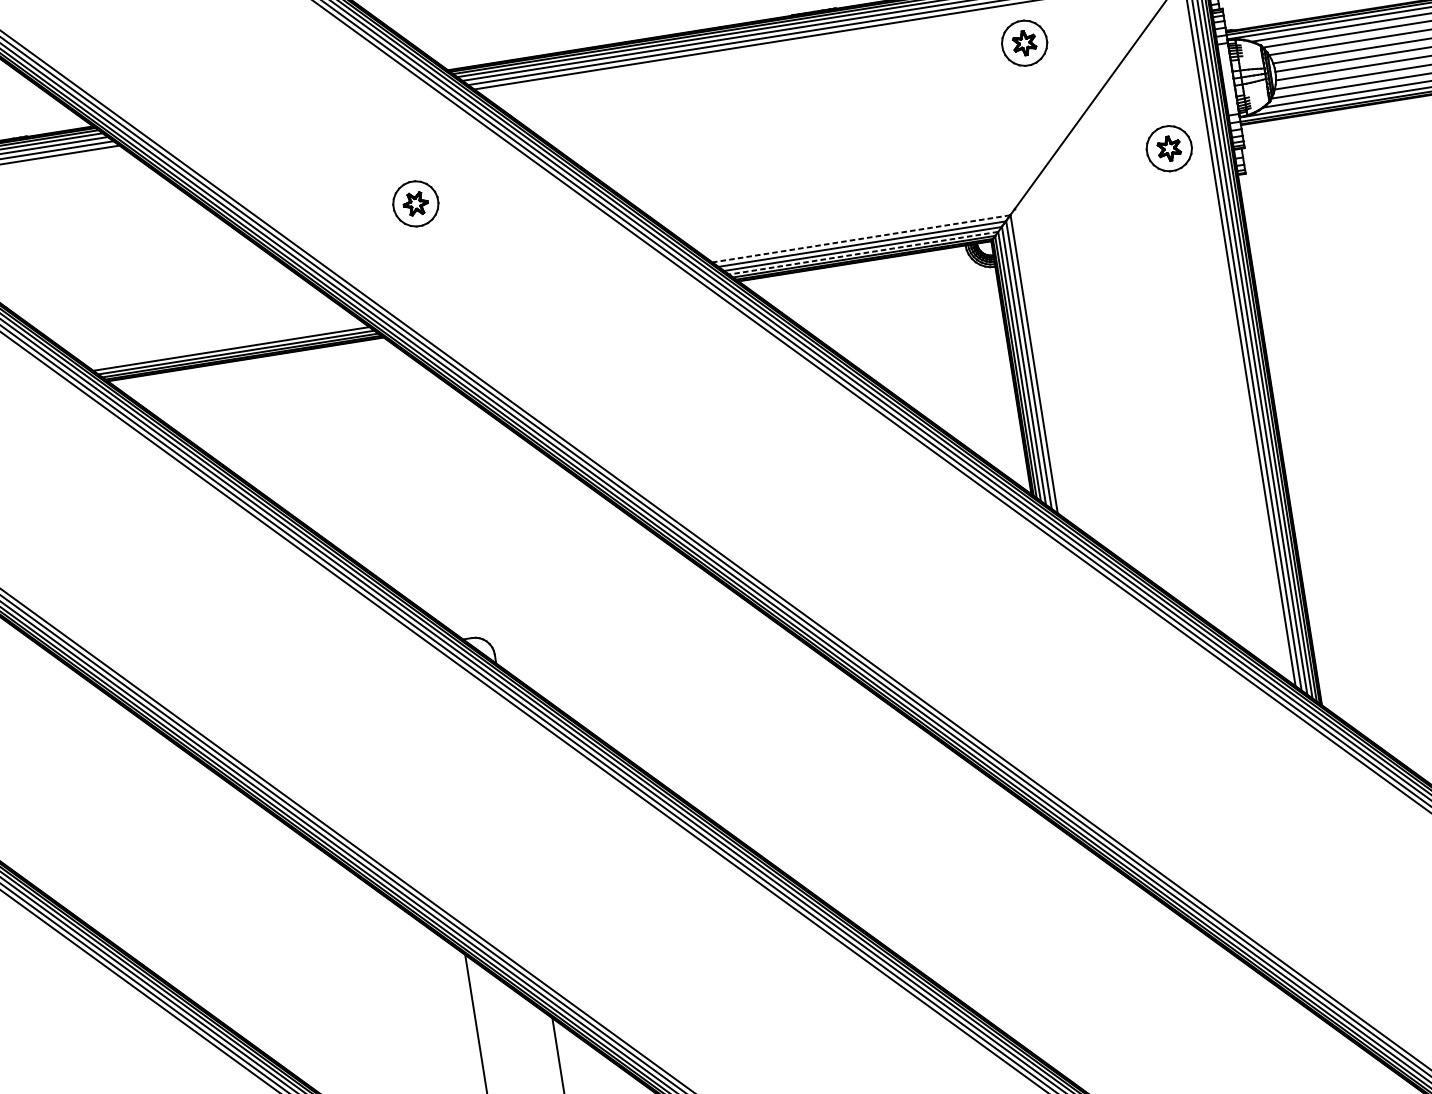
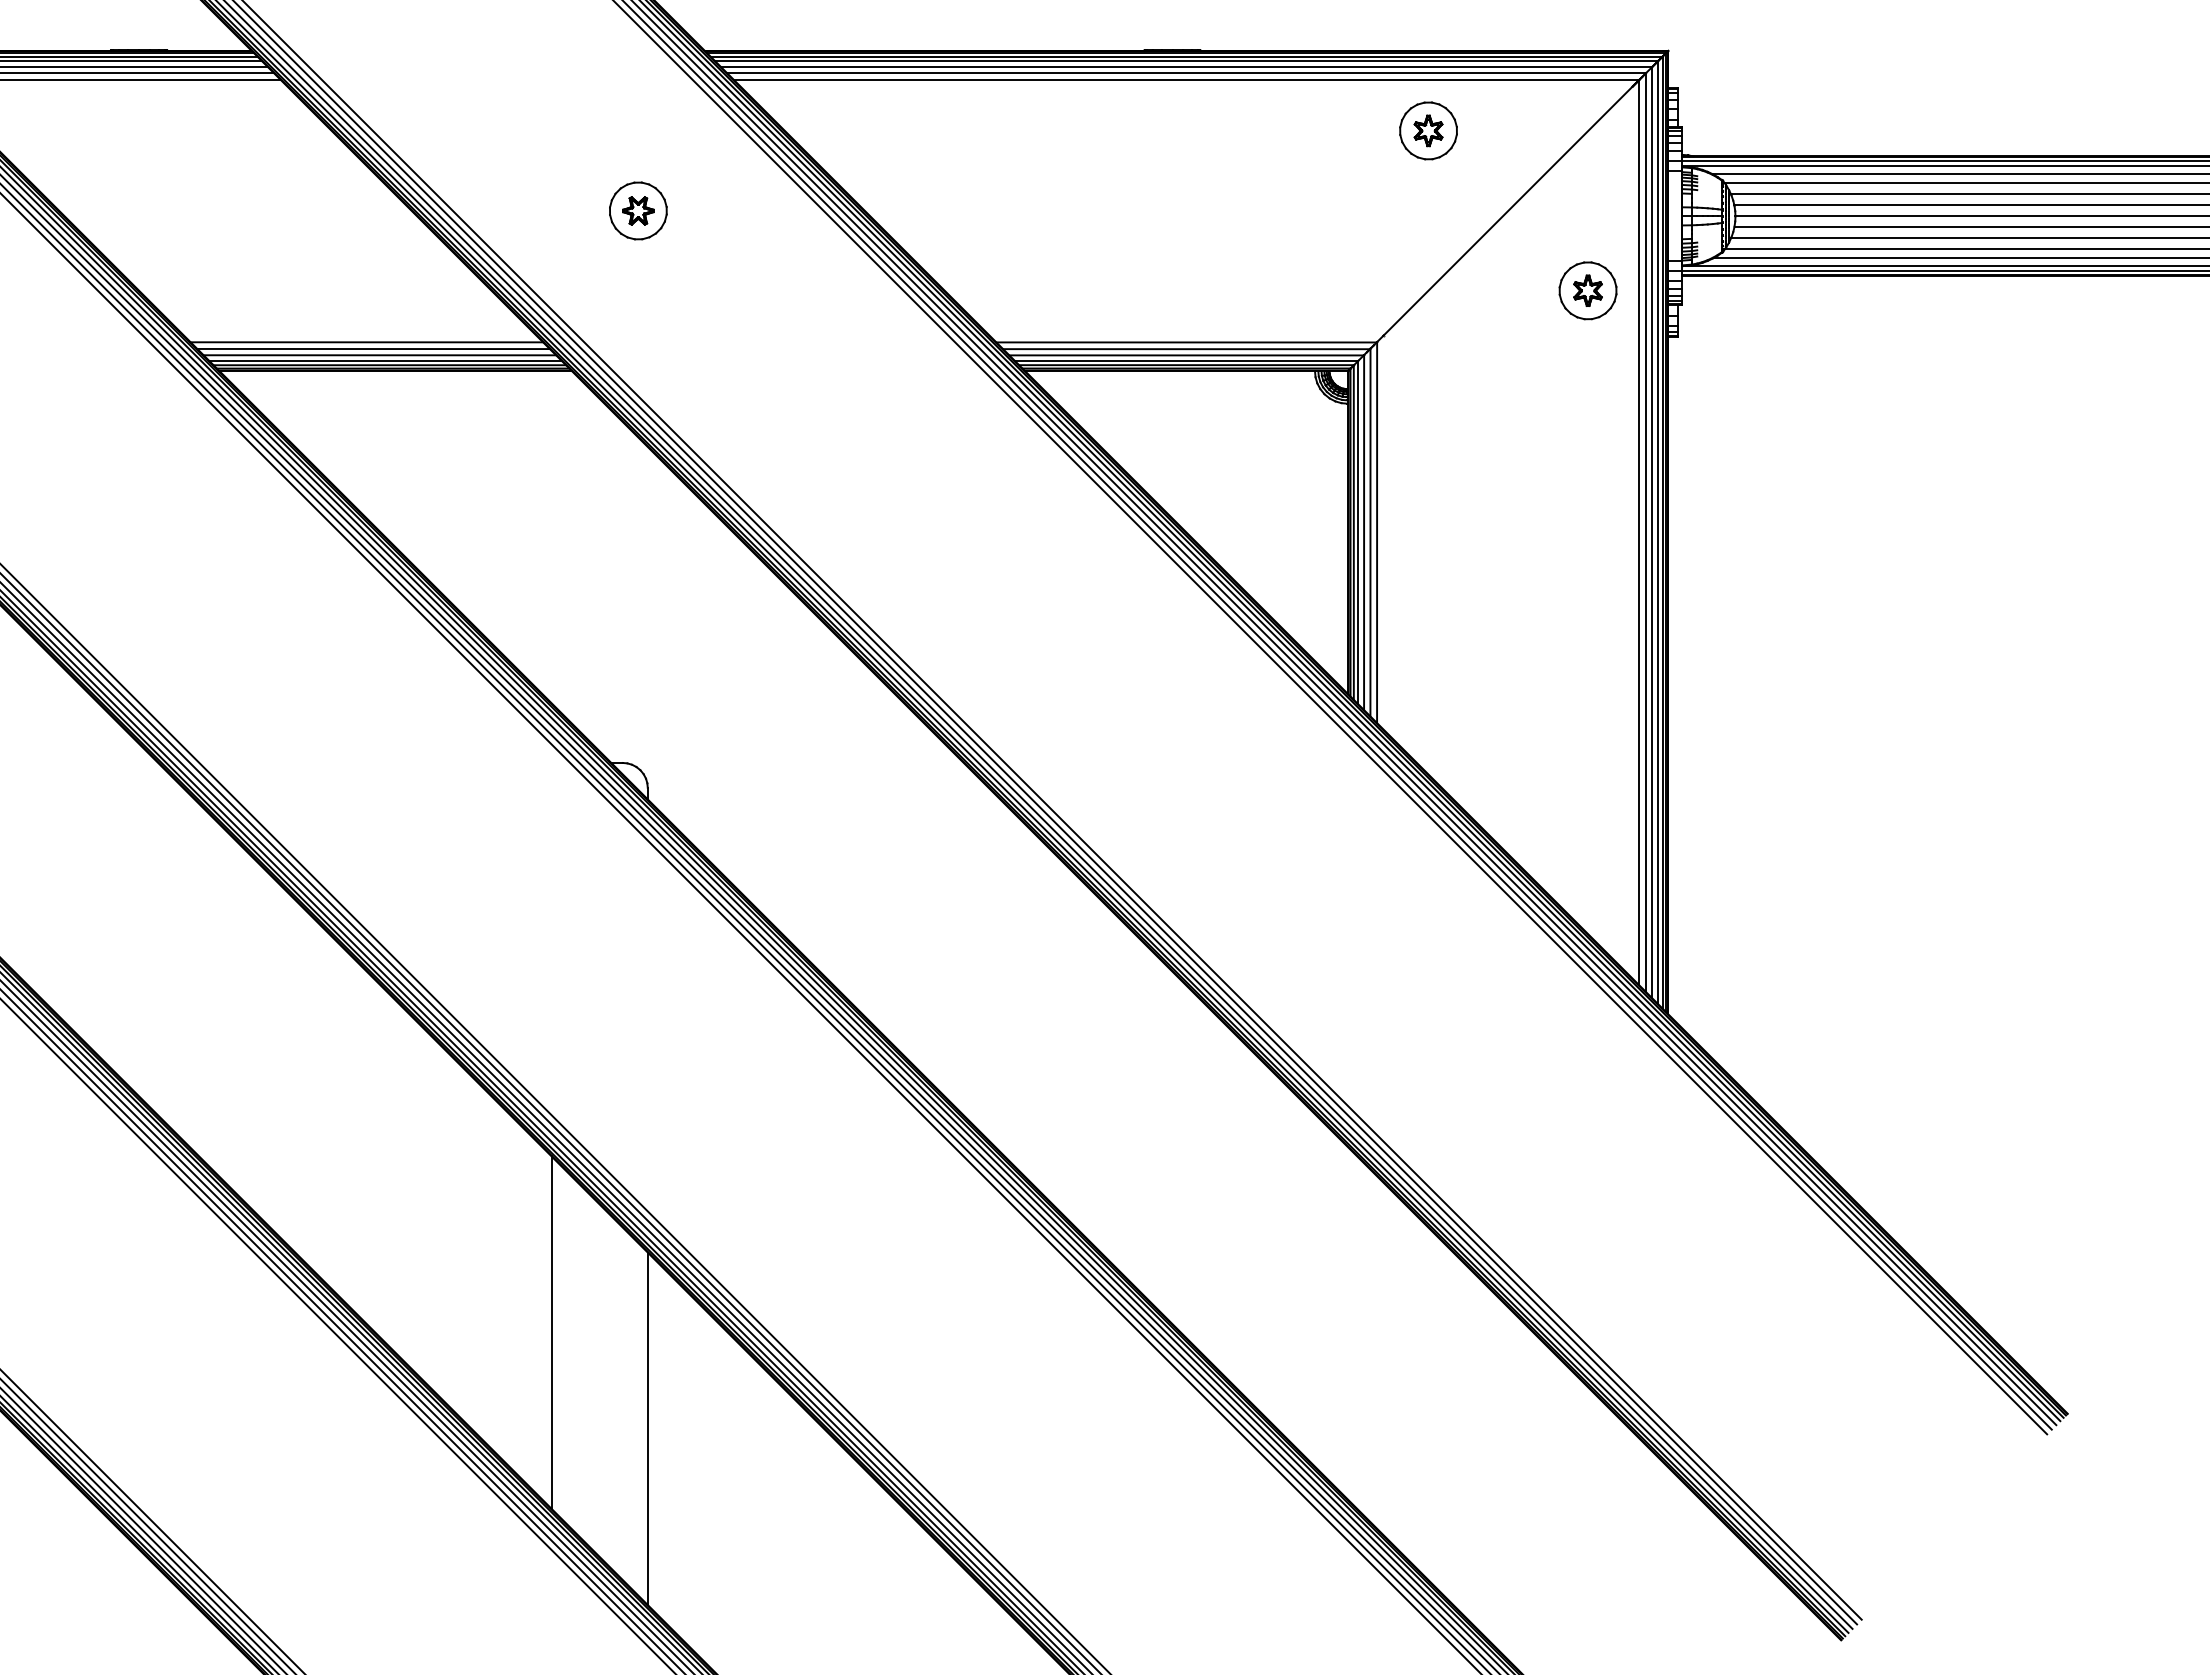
line: (861, 238) -> (1186, 342), dashed -> solid
line: (863, 253) -> (1186, 360), dashed -> solid
line: (219, 340) -> (366, 342), added
line: (225, 344) -> (373, 348), added

